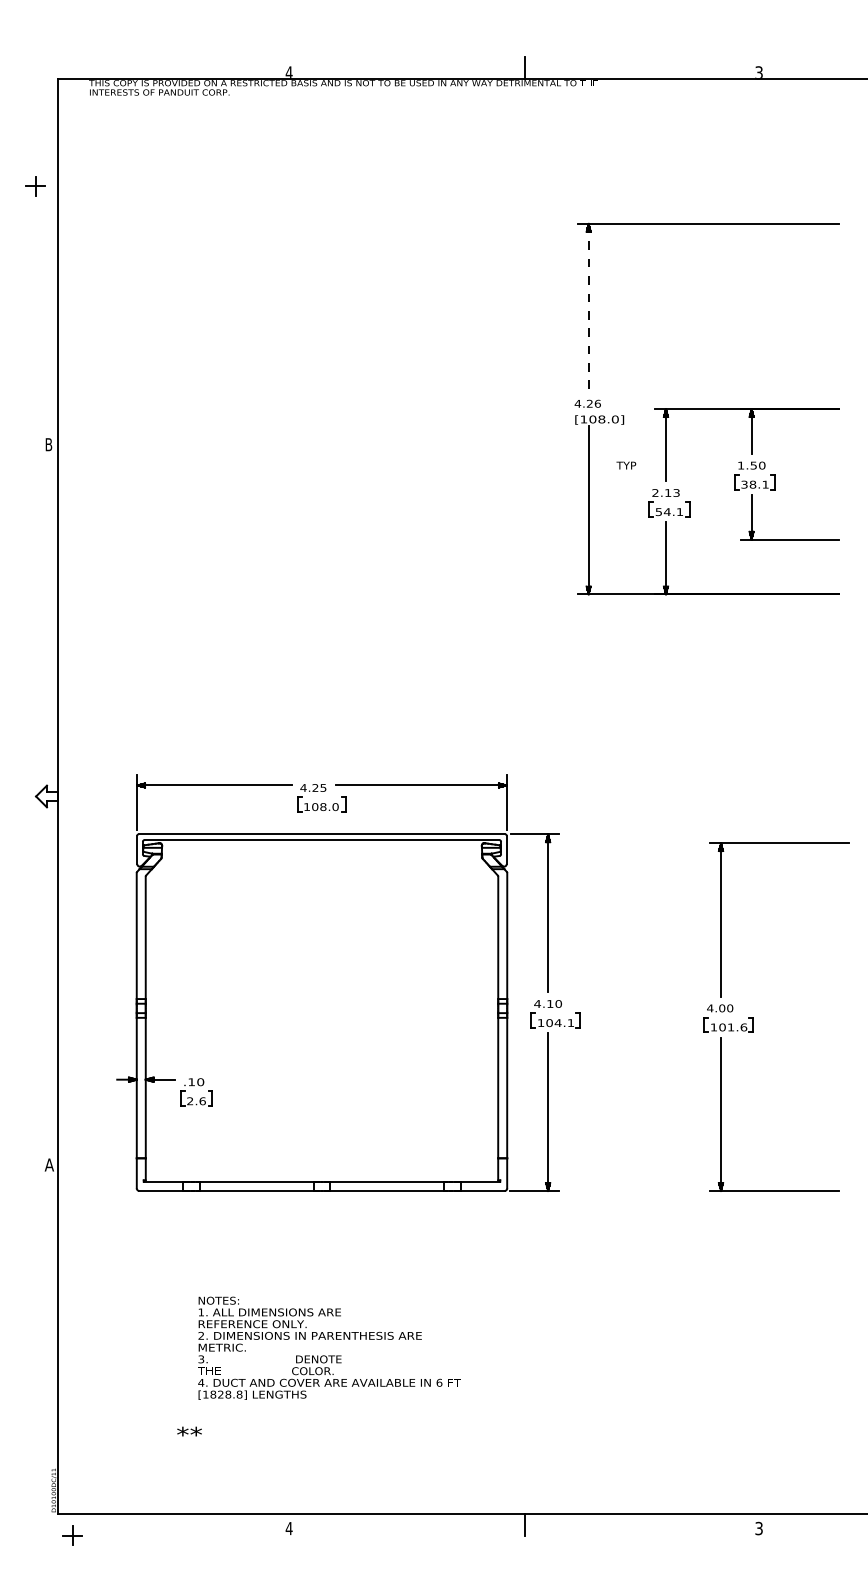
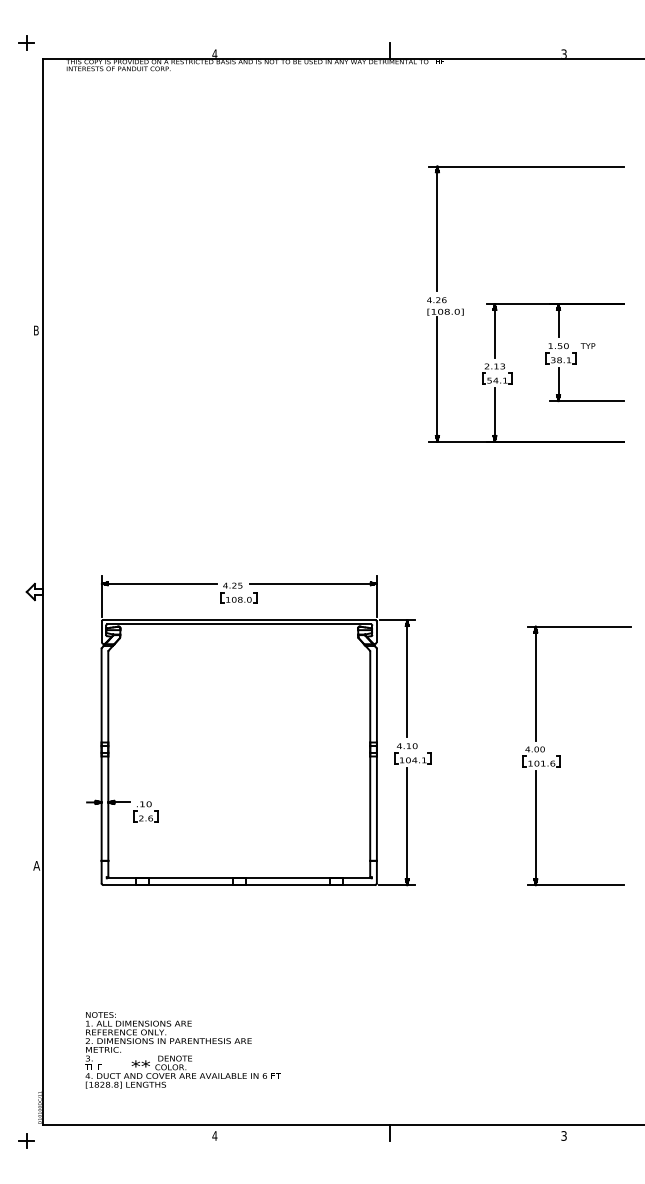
part: (35, 186) -> (26, 42), moved
line: (588, 308) -> (437, 229), dashed -> solid
text: (626, 465) -> (588, 346), moved
text: (329, 1347) -> (183, 1049), moved
part: (72, 1535) -> (26, 1141), moved

